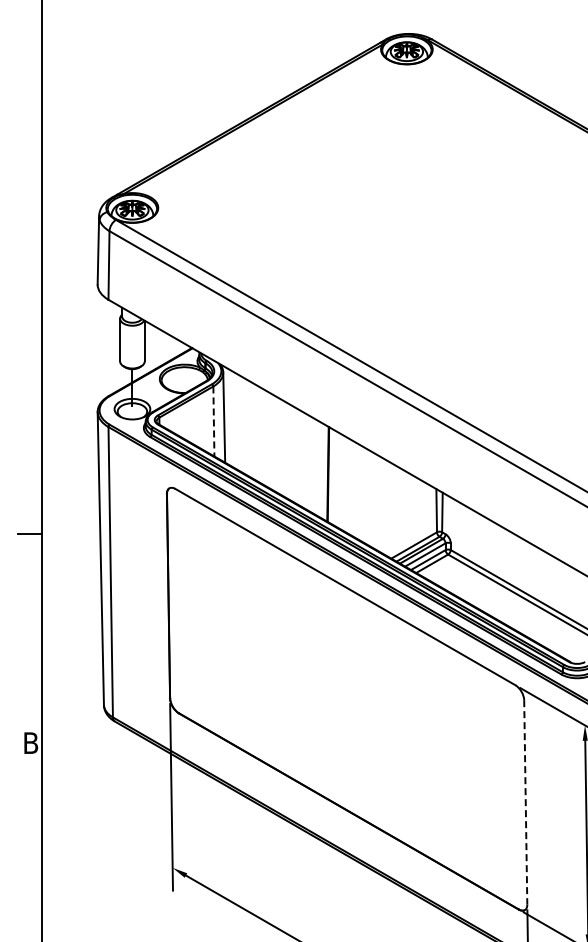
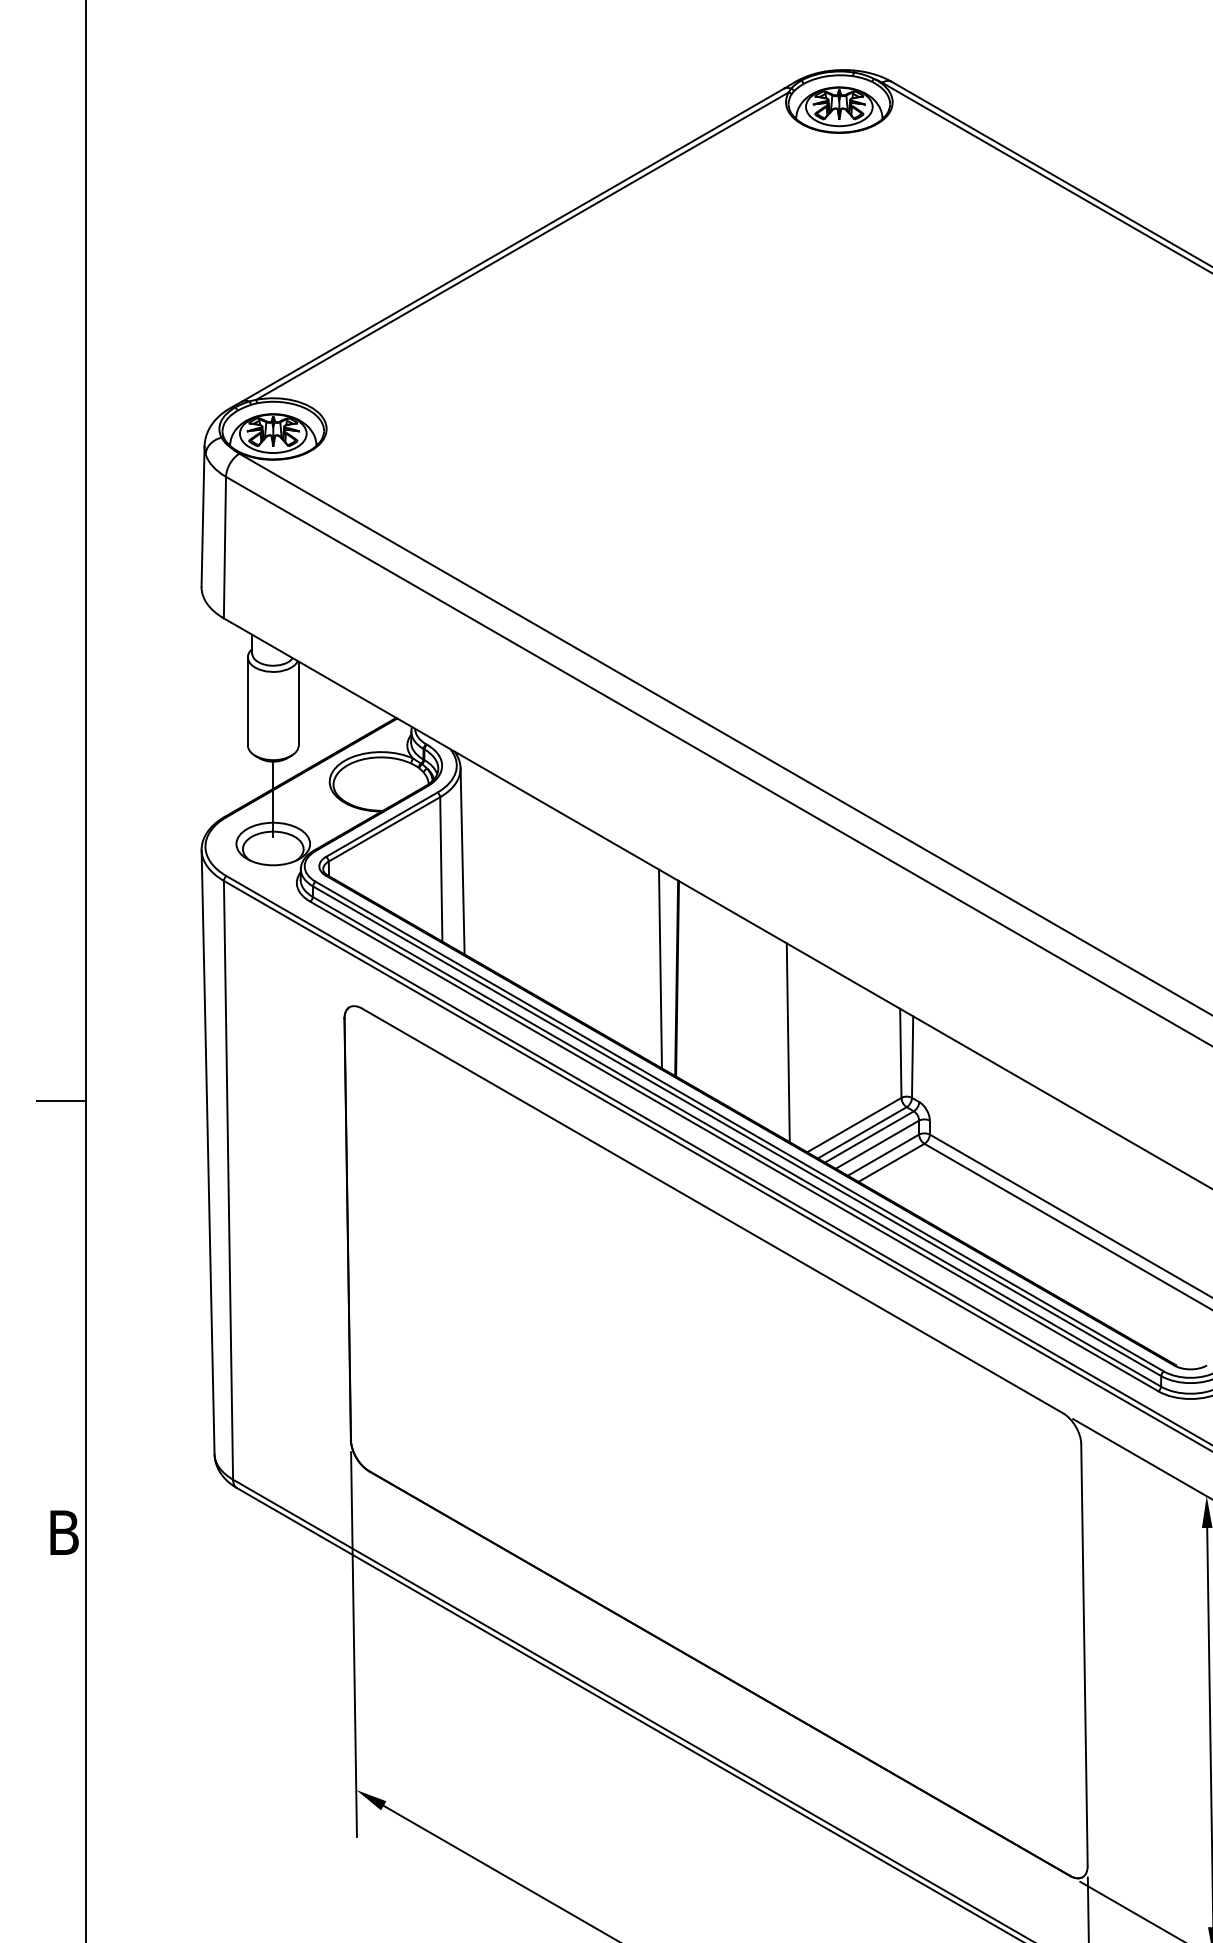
line: (213, 421) -> (440, 869), dashed -> solid
line: (319, 469) -> (659, 968), added
line: (381, 505) -> (786, 1042), added
line: (525, 802) -> (1083, 1655), dashed -> solid

